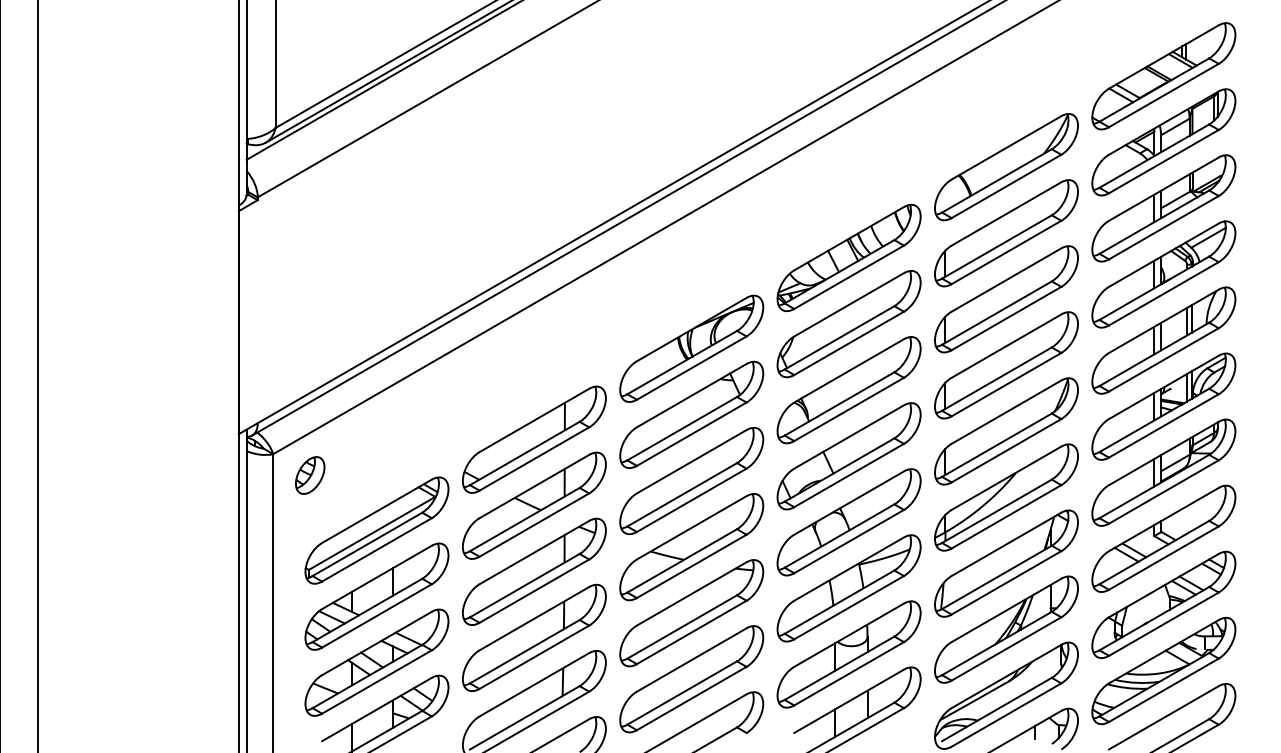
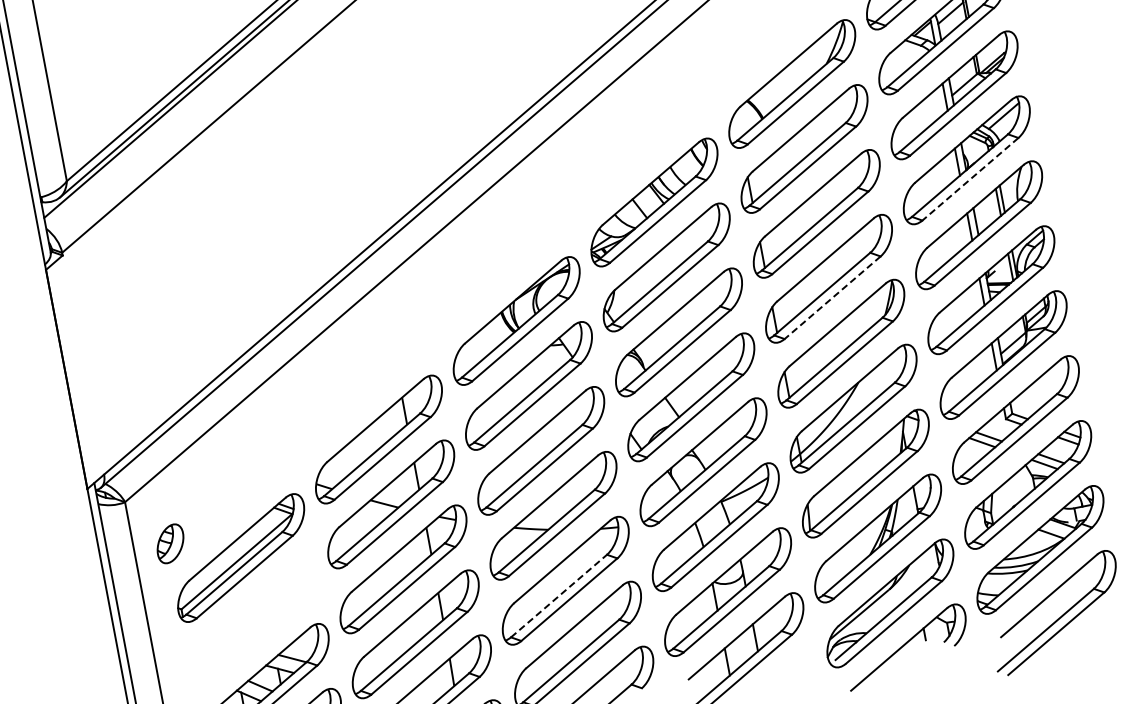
line: (1163, 294) -> (970, 180), solid -> dashed
line: (1006, 384) -> (832, 297), solid -> dashed
part: (310, 475) -> (170, 543), moved
part: (376, 596) -> (252, 622), removed
line: (682, 626) -> (559, 595), solid -> dashed

